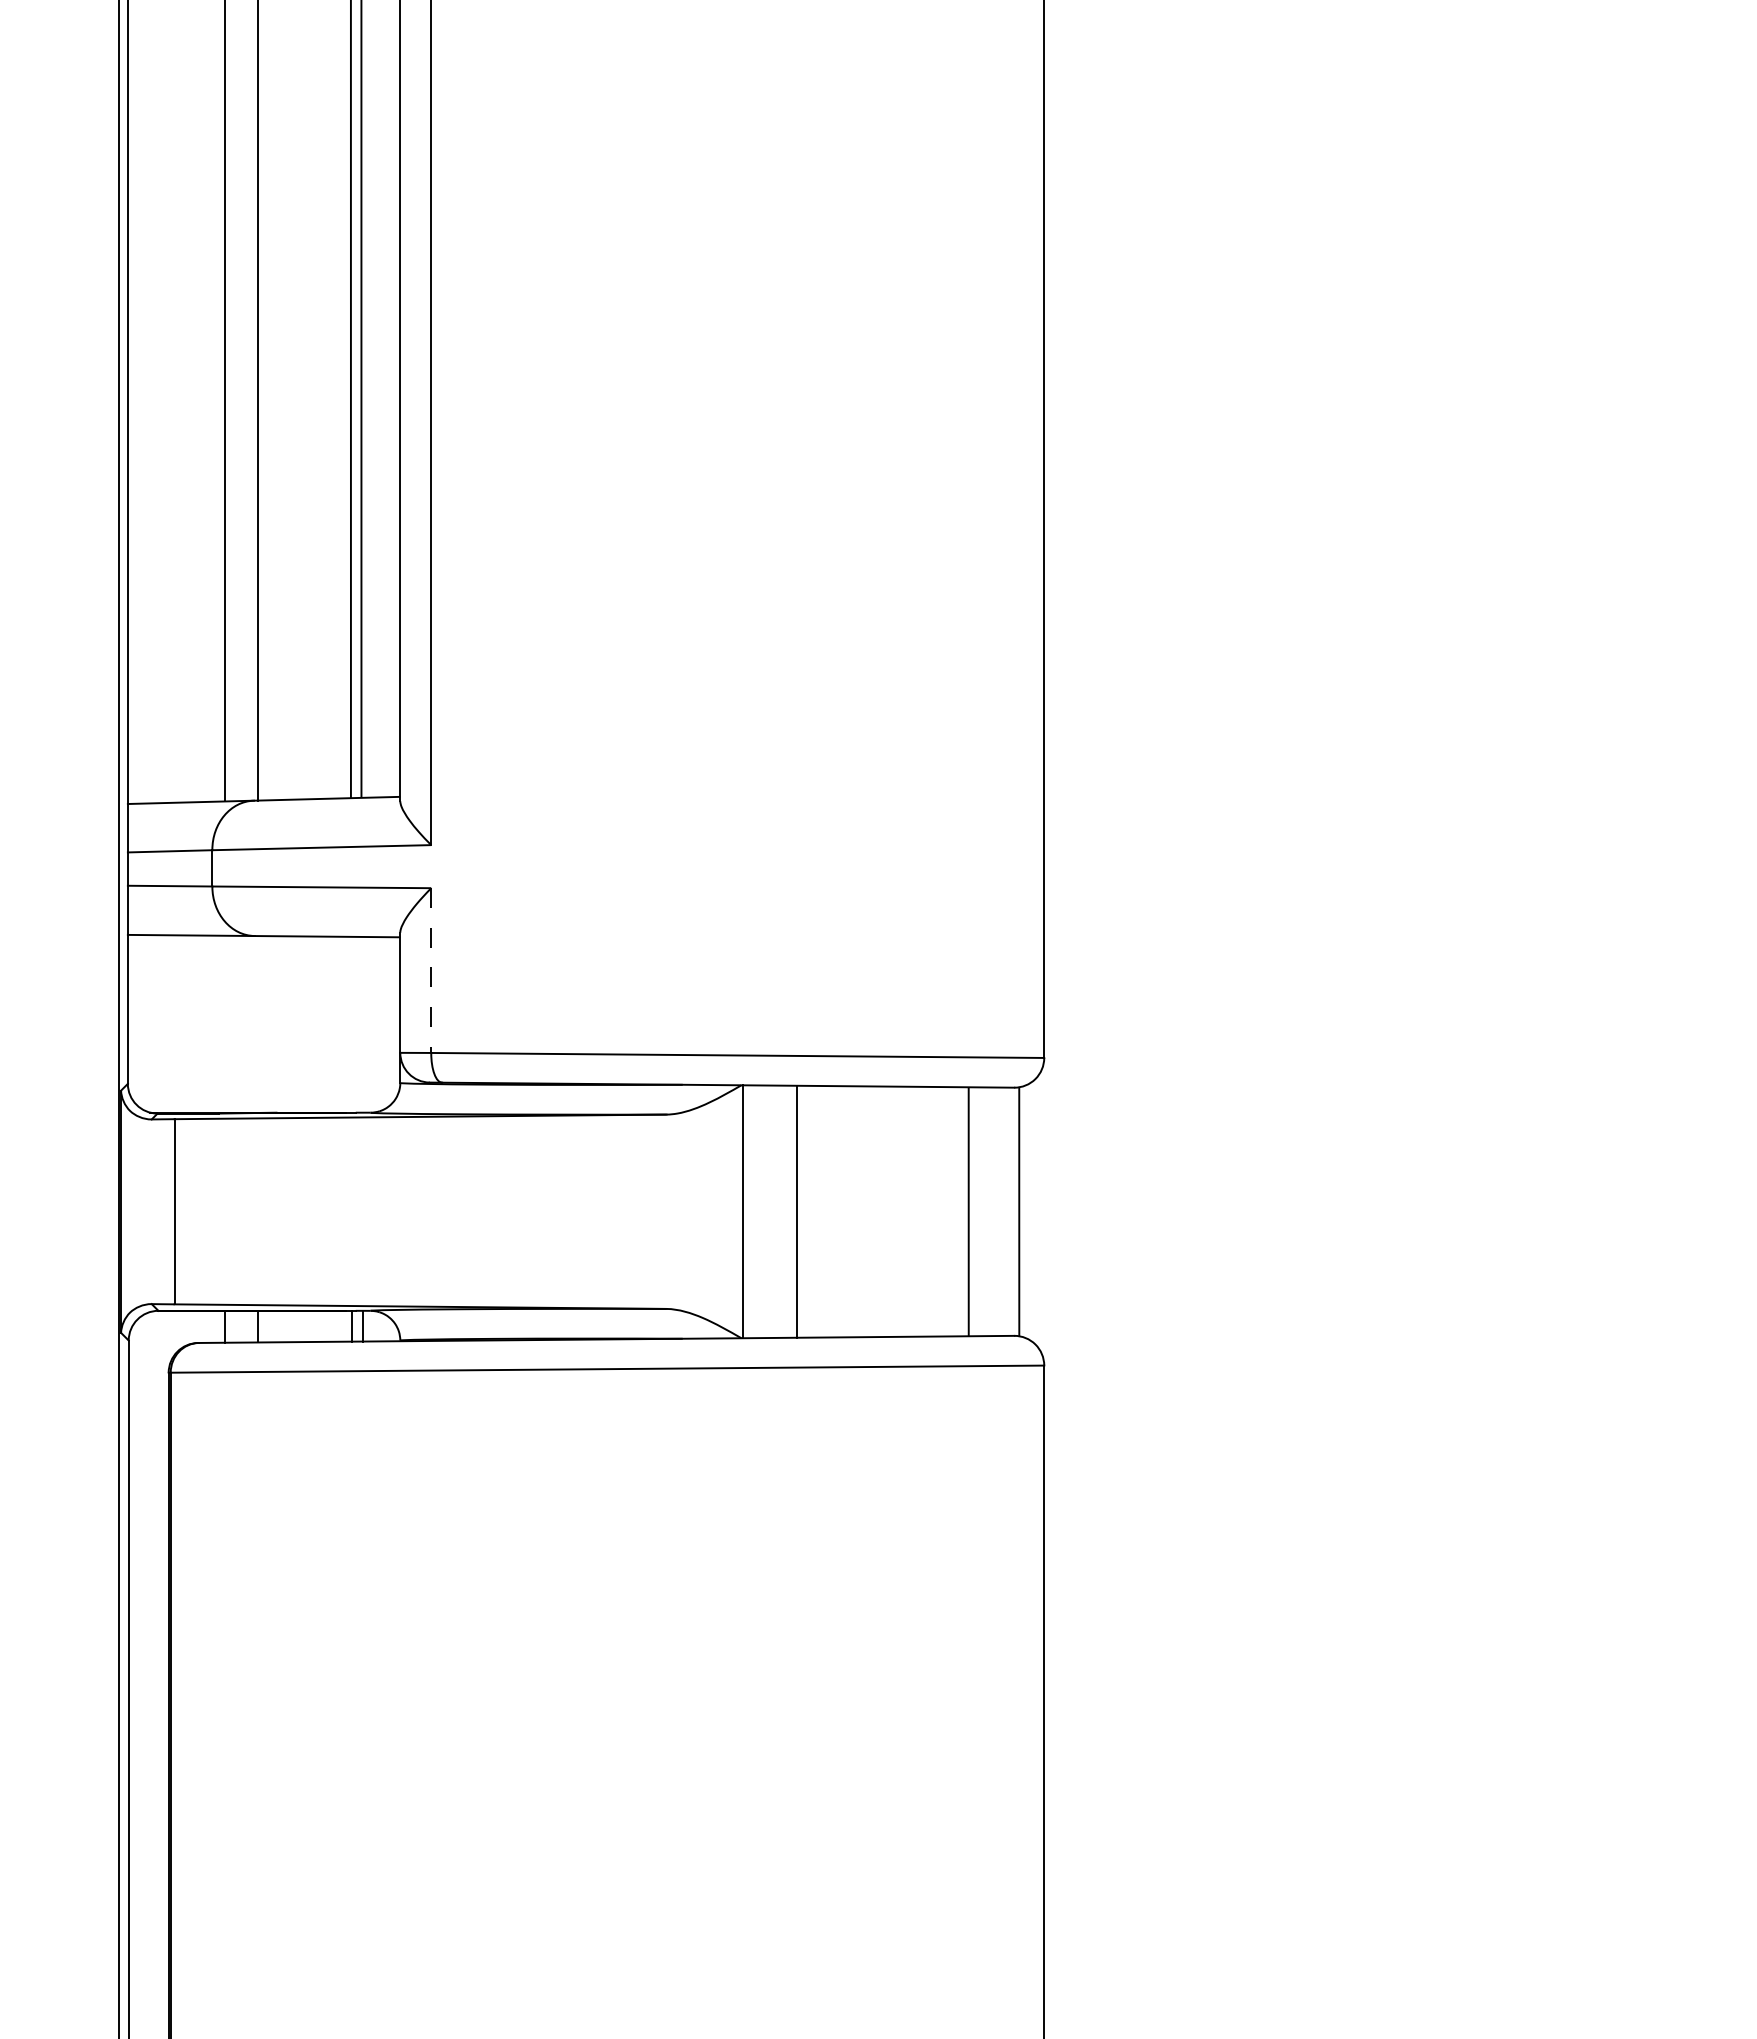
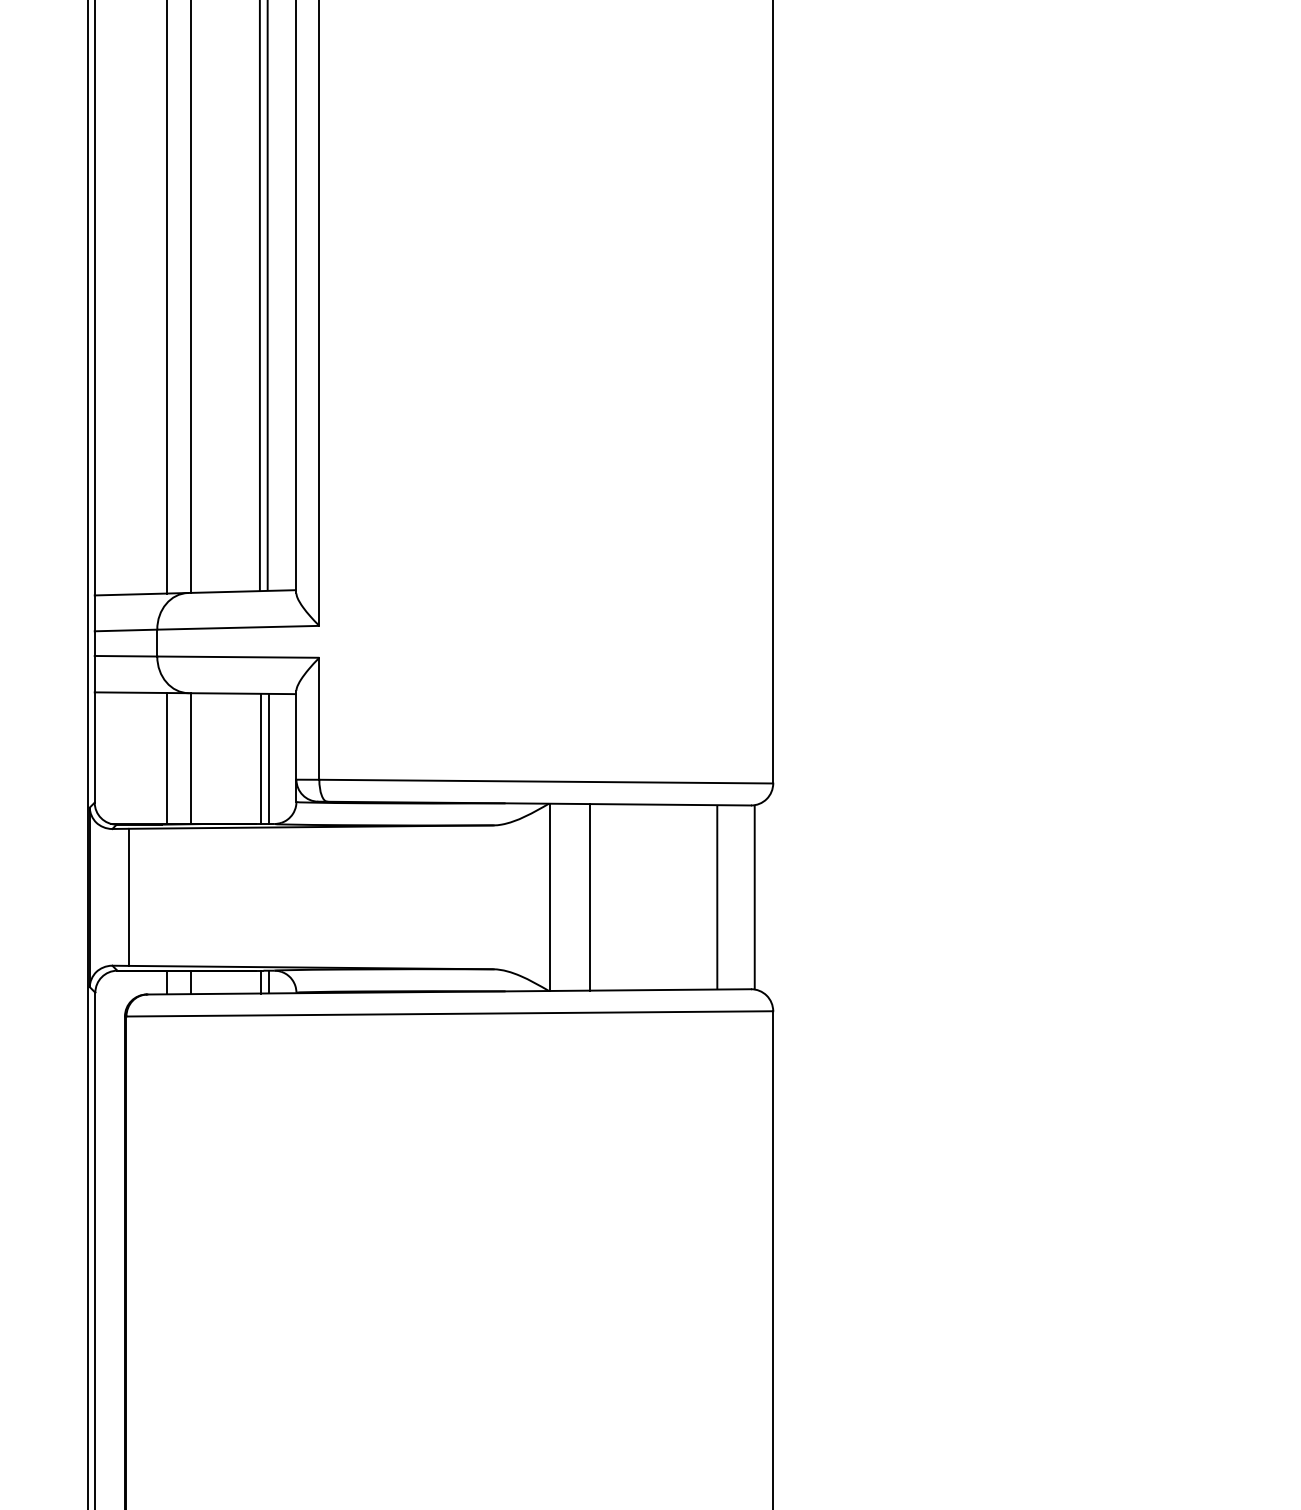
line: (431, 971) -> (319, 719), dashed -> solid
line: (224, 1023) -> (166, 757), added
line: (258, 1024) -> (191, 758), added
line: (352, 1024) -> (261, 758), added
line: (362, 1024) -> (268, 758), added

